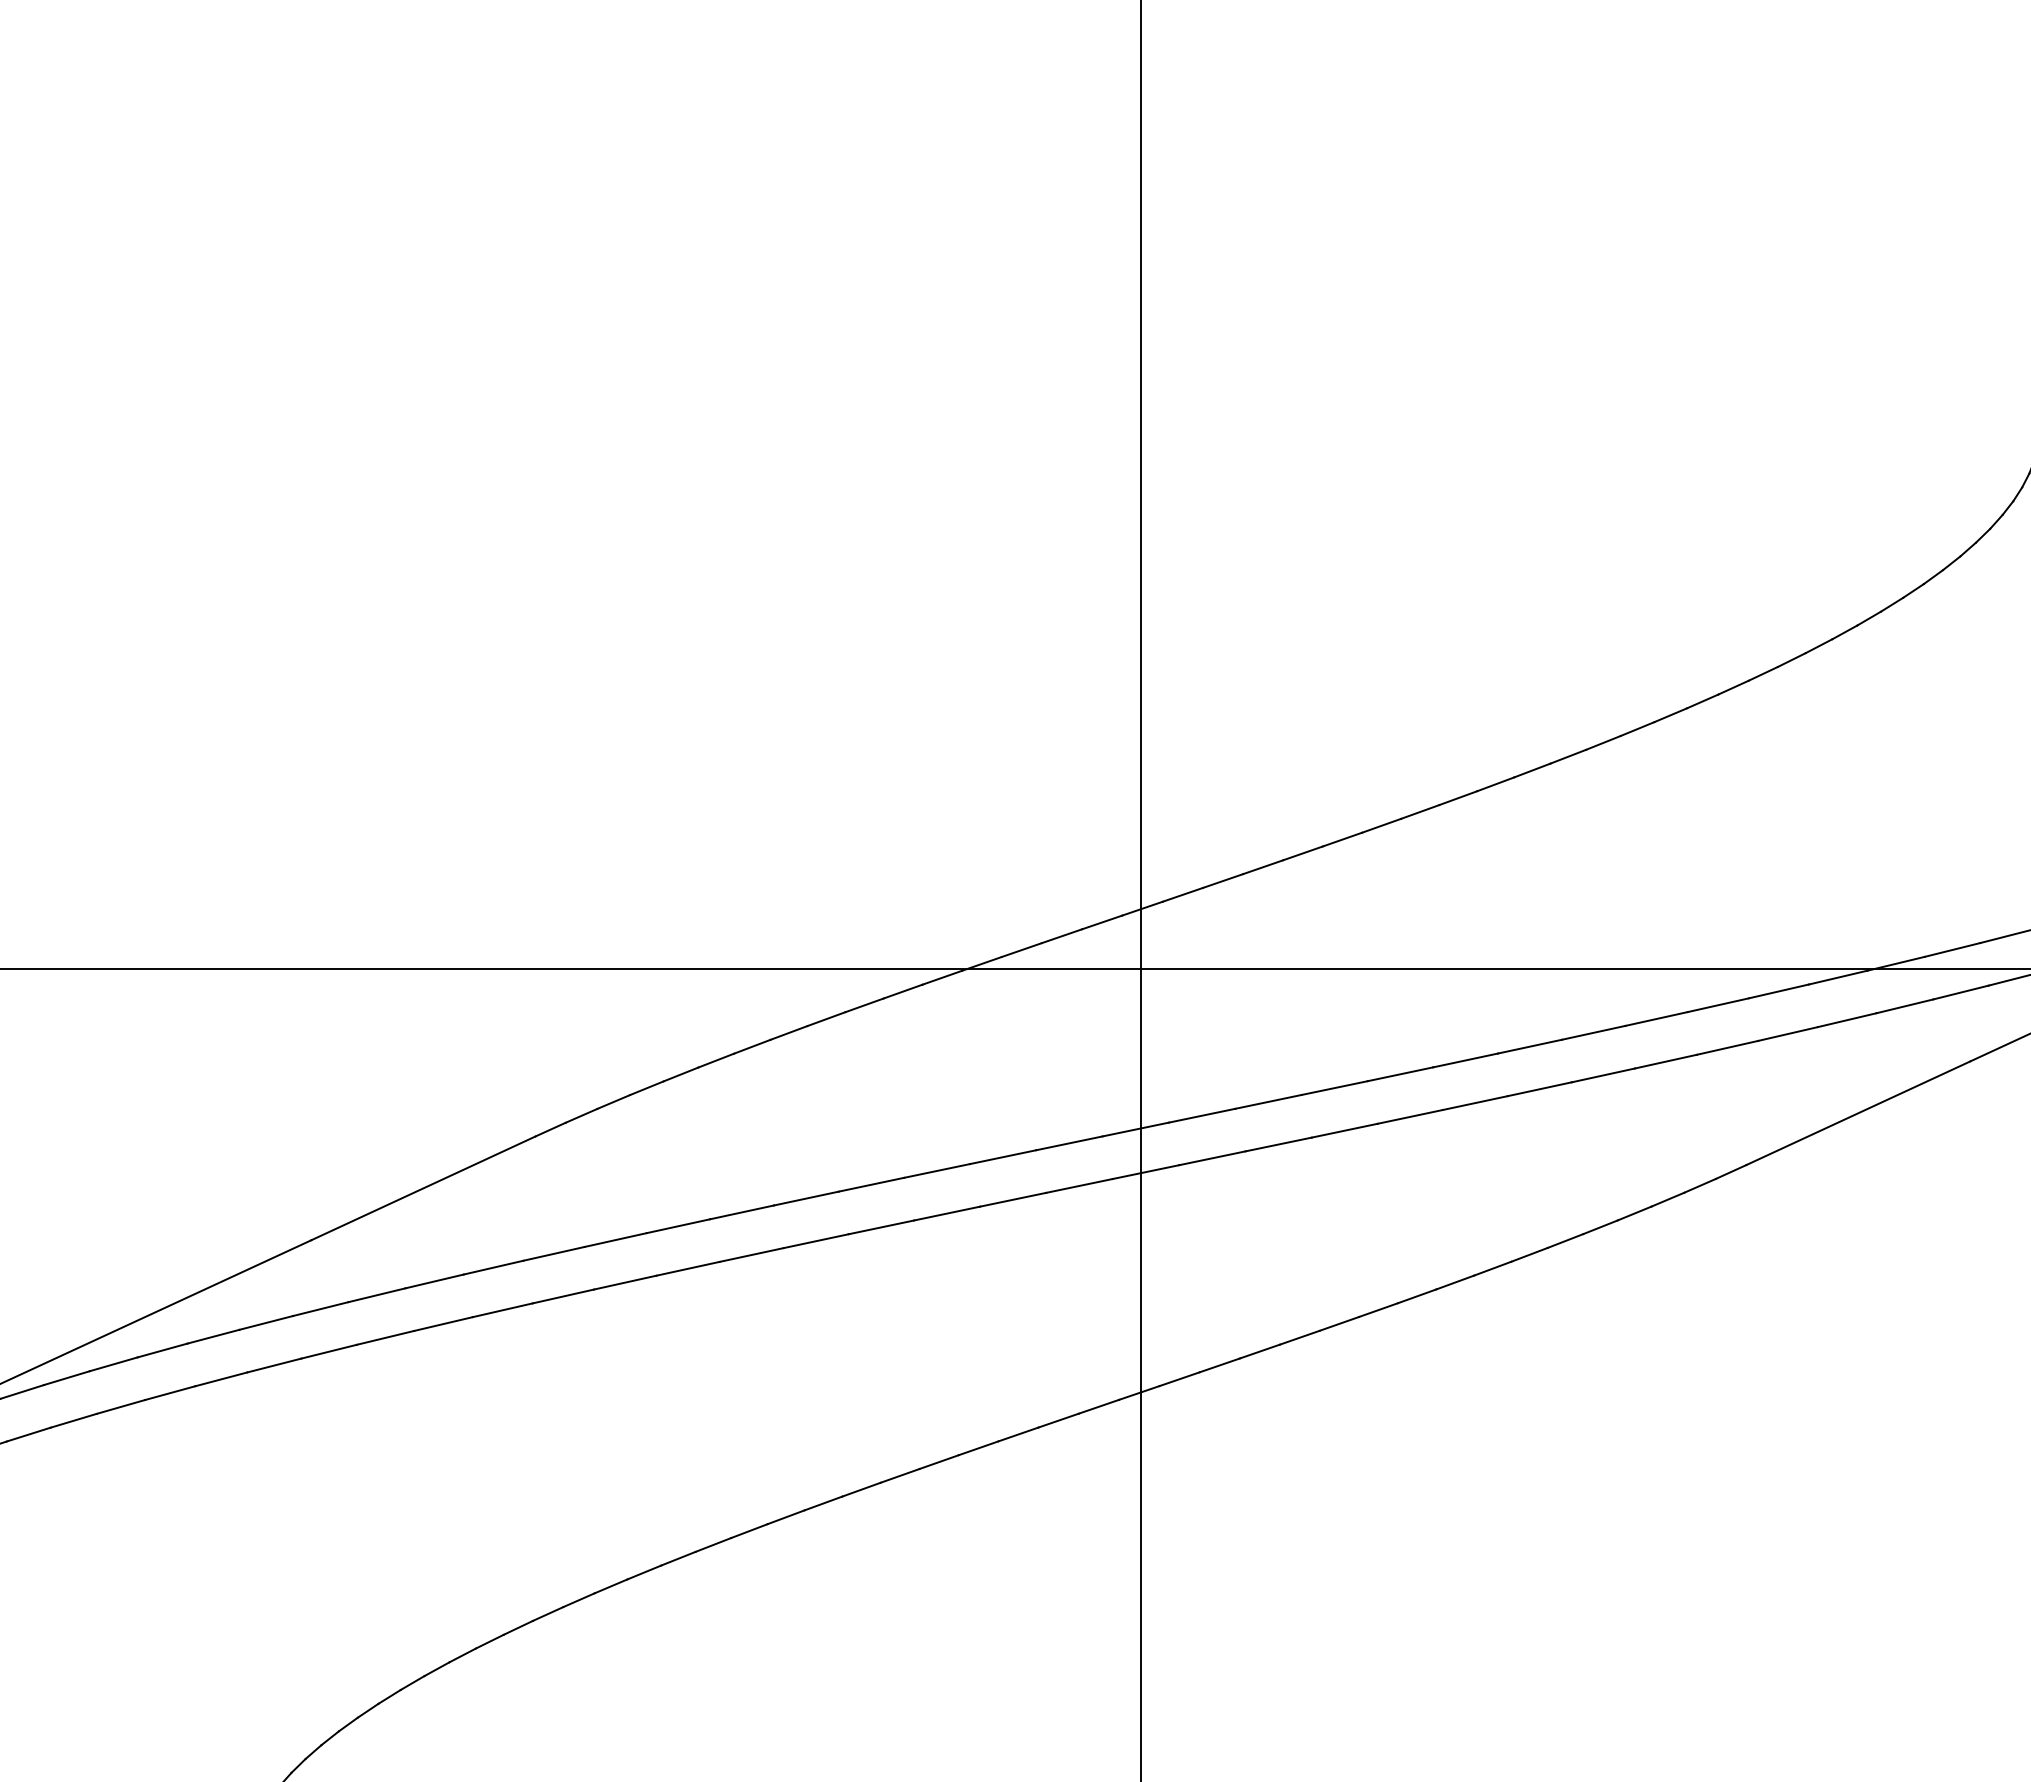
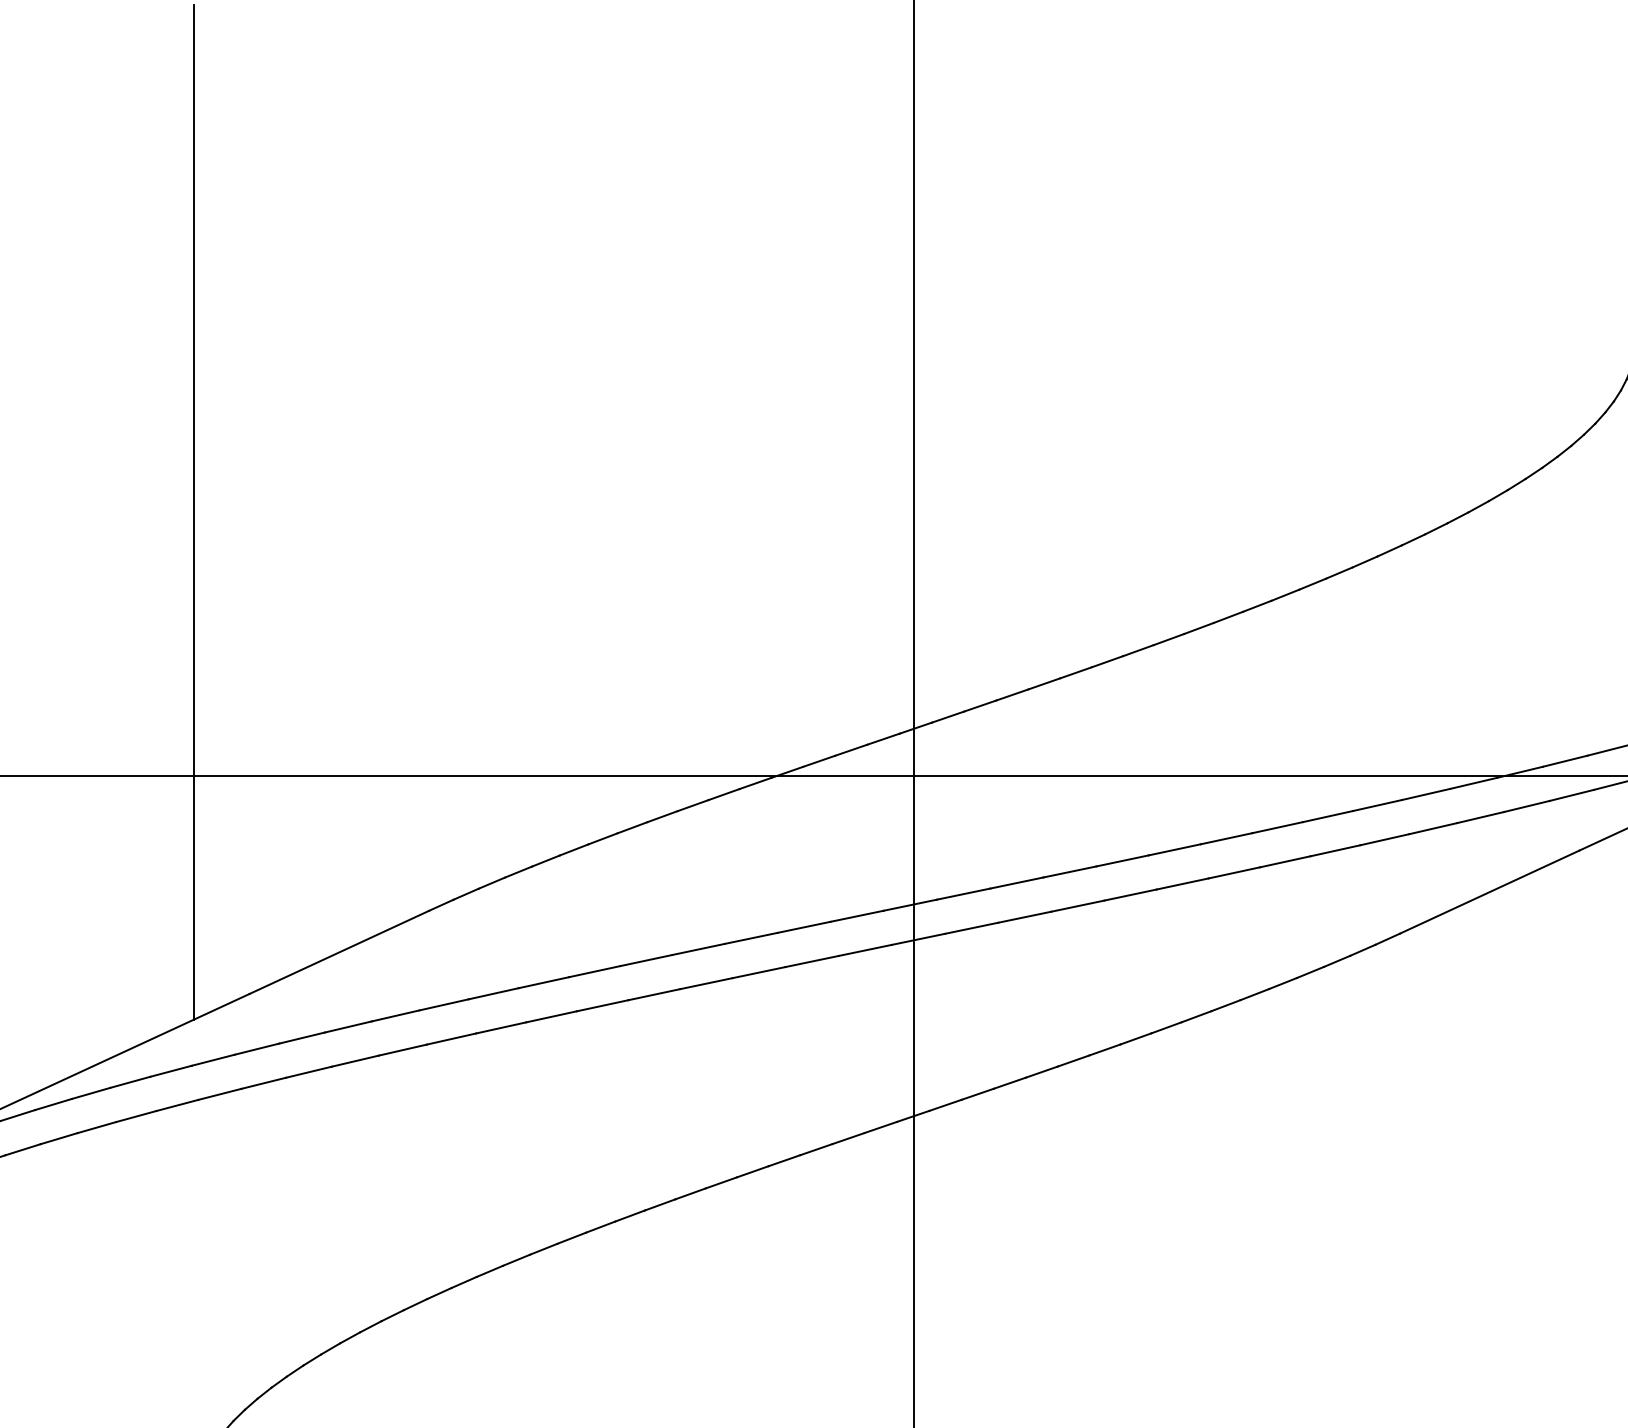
line: (241, 639) -> (193, 512), added

